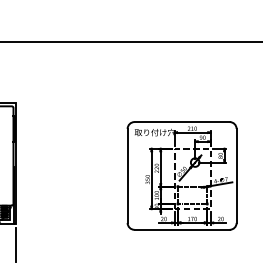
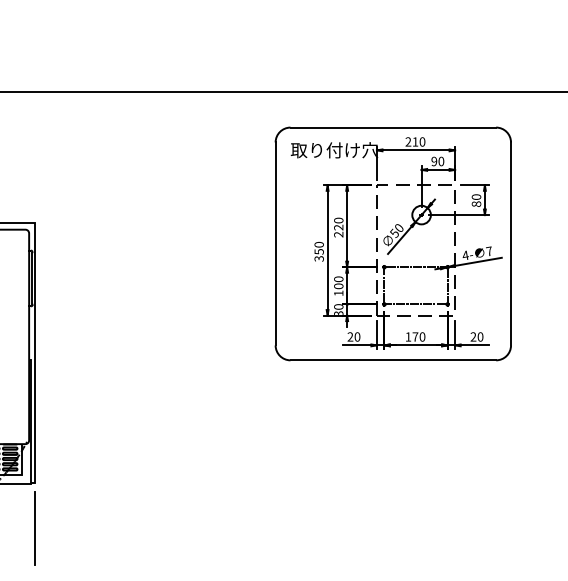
part: (181, 175) -> (391, 242), moved

